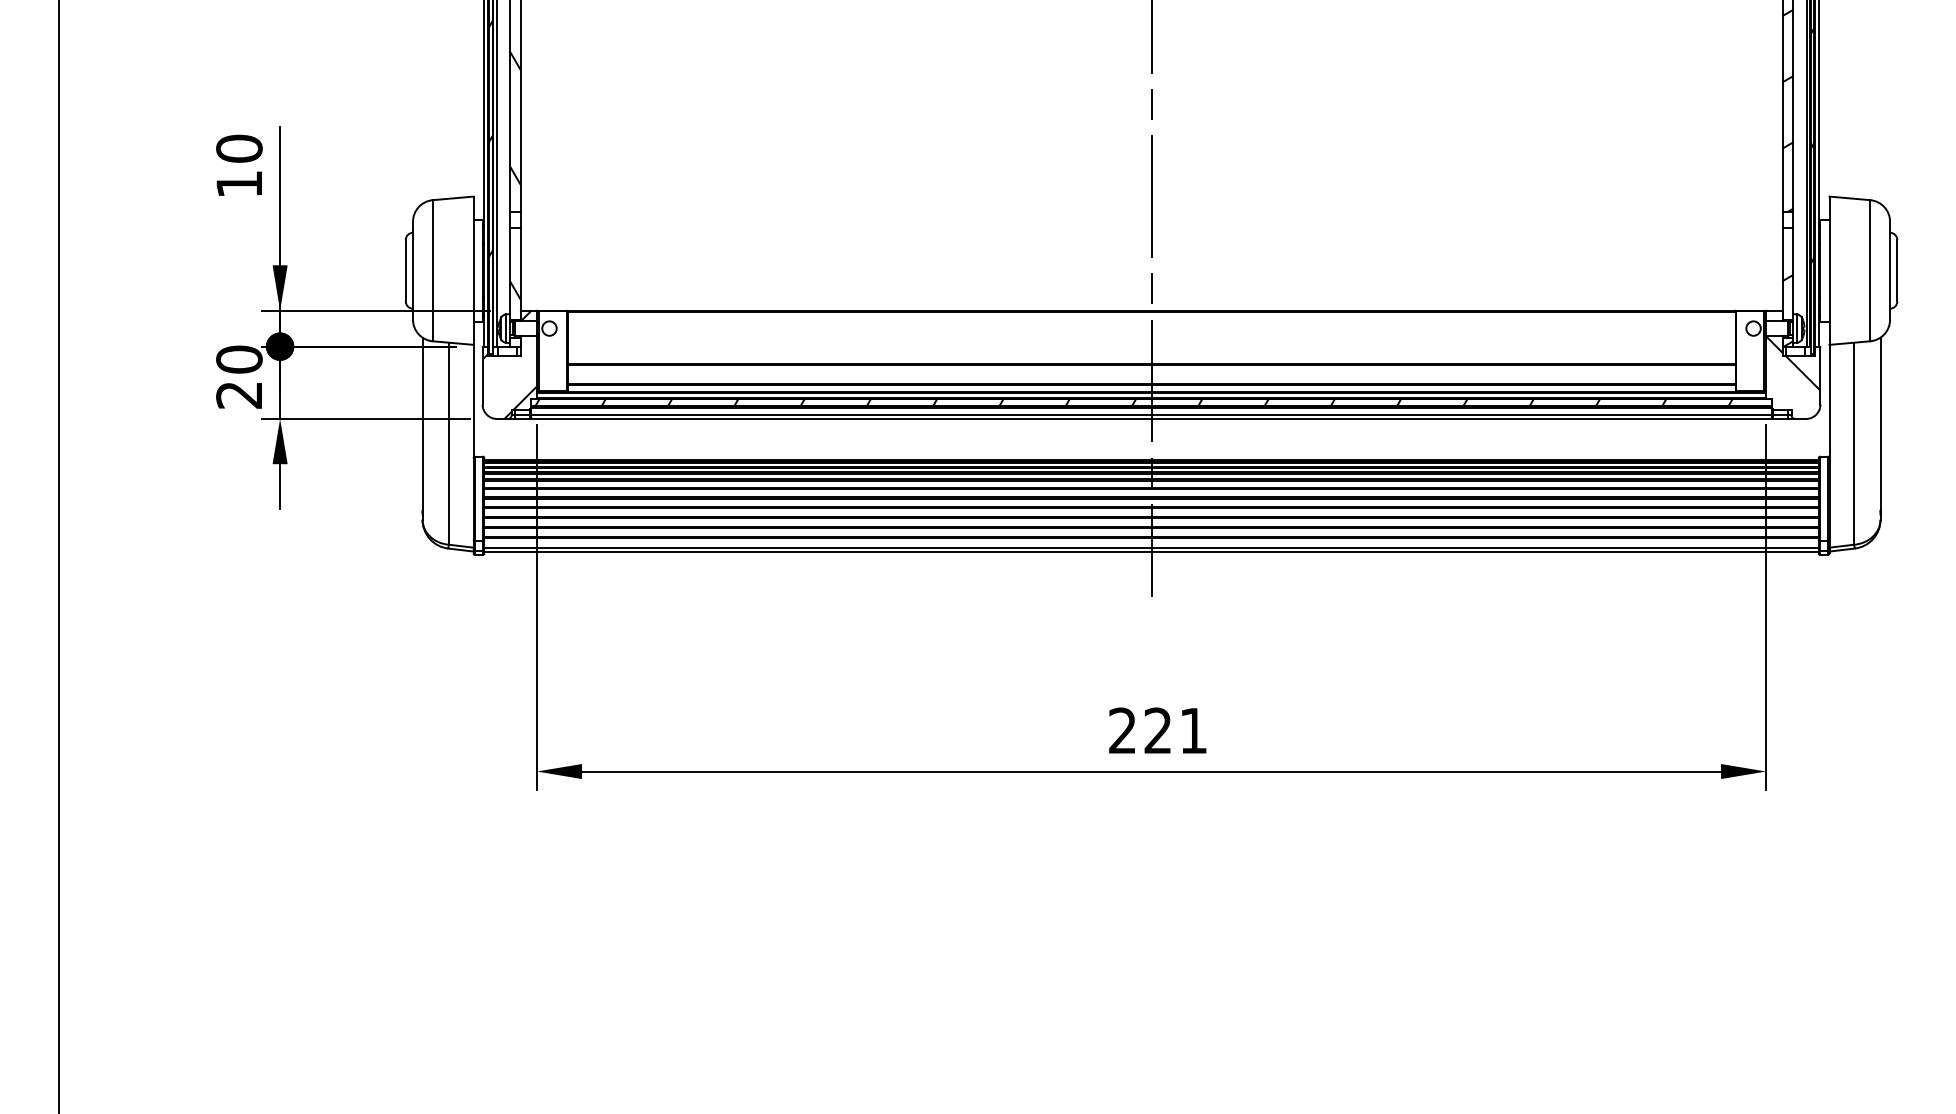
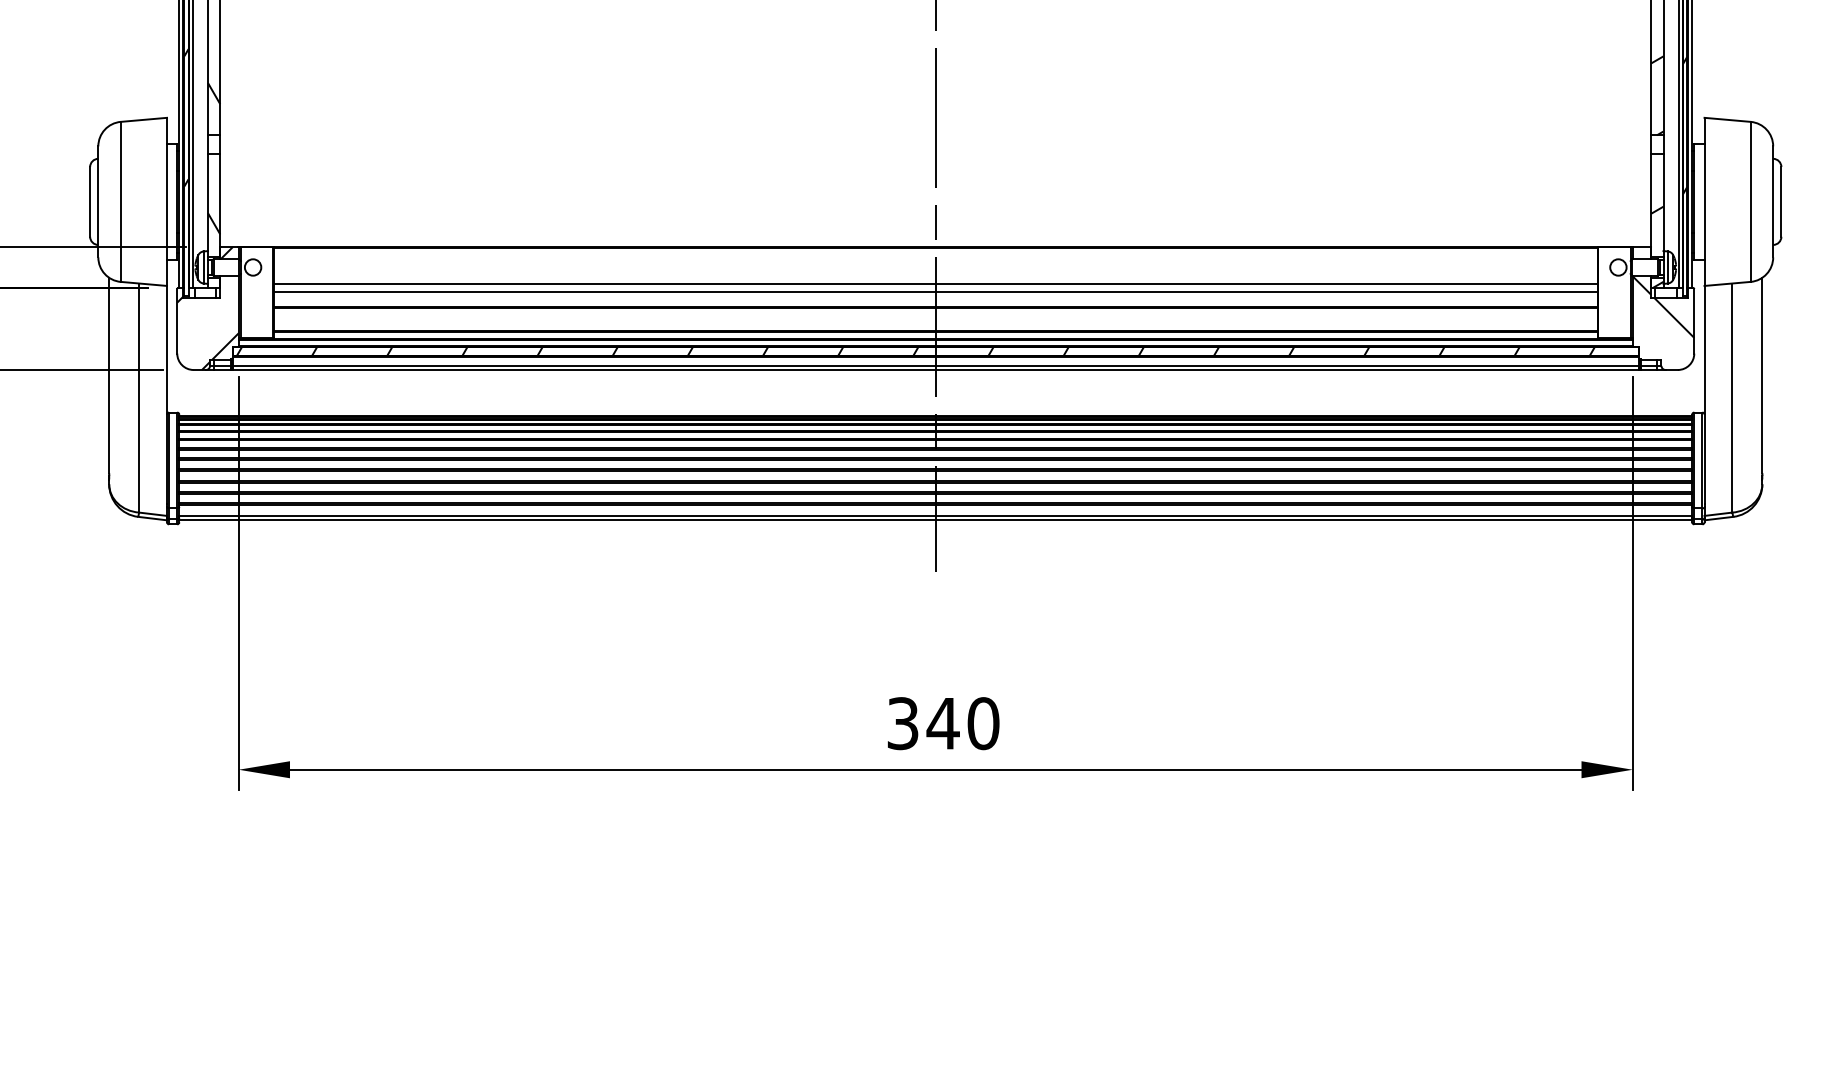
line: (1151, 343) -> (935, 284), added
line: (1151, 350) -> (935, 292), added
text: (1158, 730) -> (943, 723), 221 -> 340

